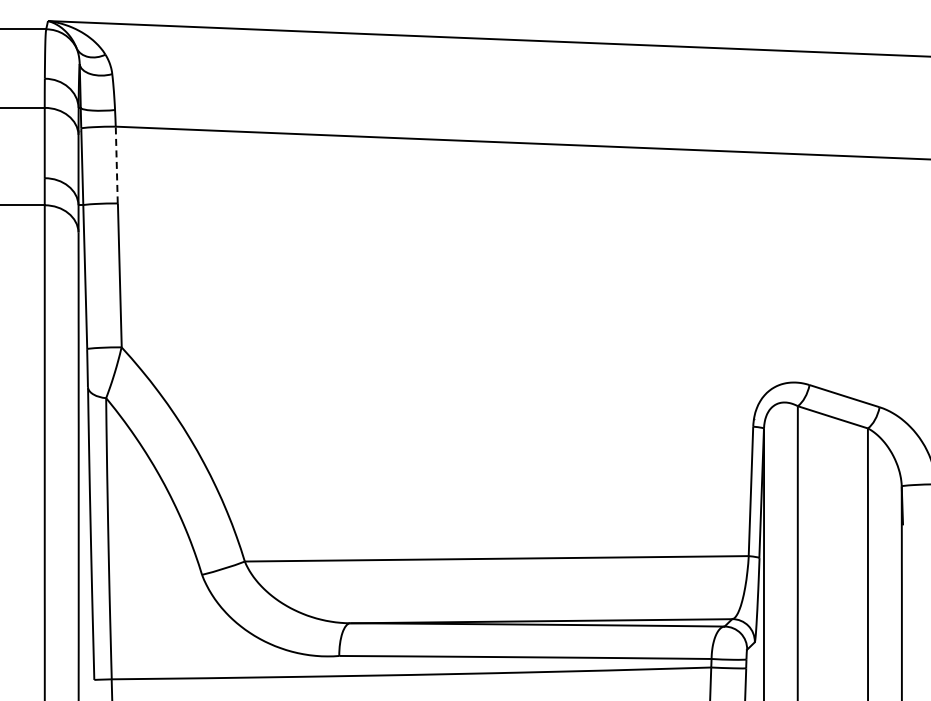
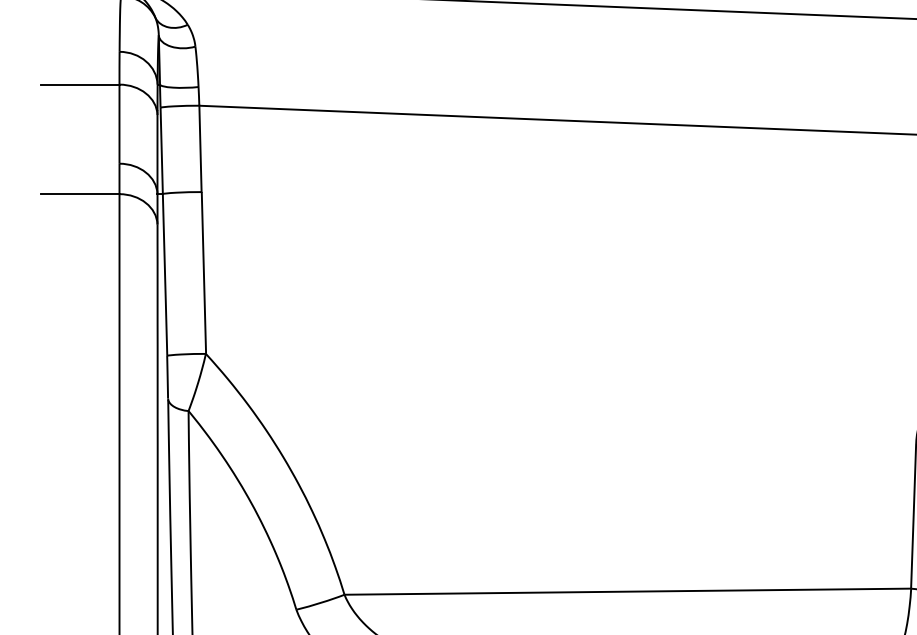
line: (116, 164) -> (200, 148), dashed -> solid

